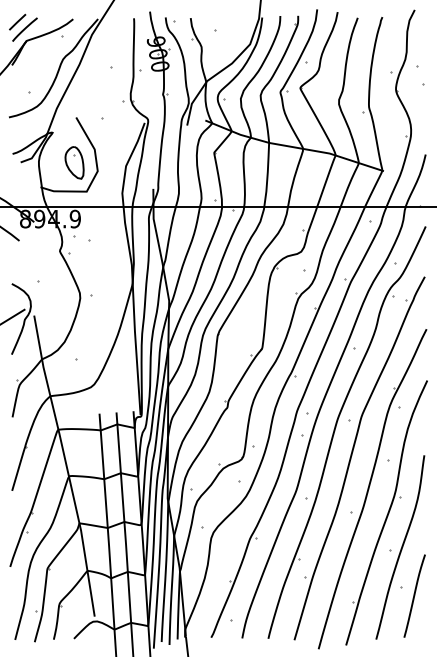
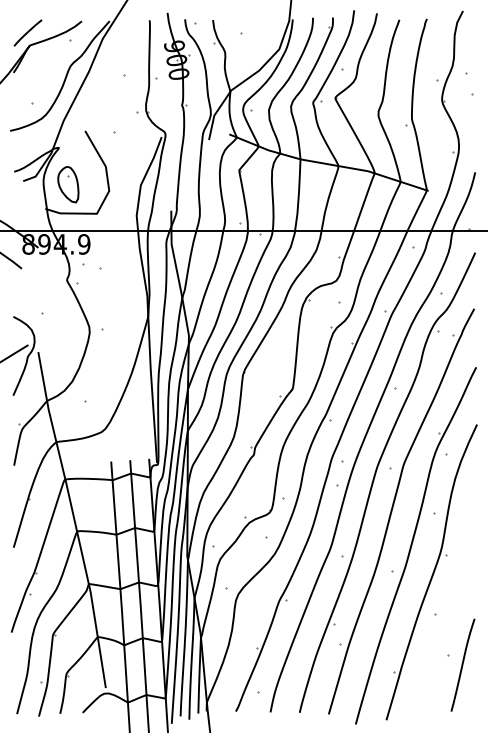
line: (17, 22) -> (19, 24), removed
part: (74, 162) -> (68, 184), moved
curve: (400, 548) -> (447, 611), removed

